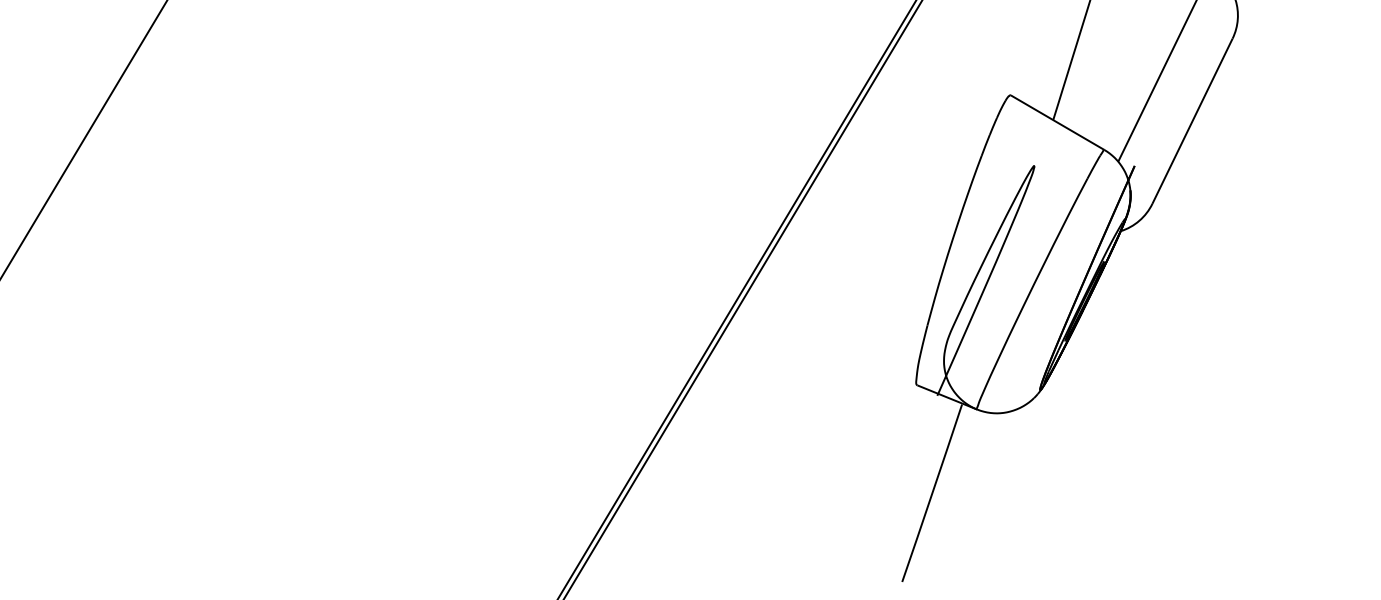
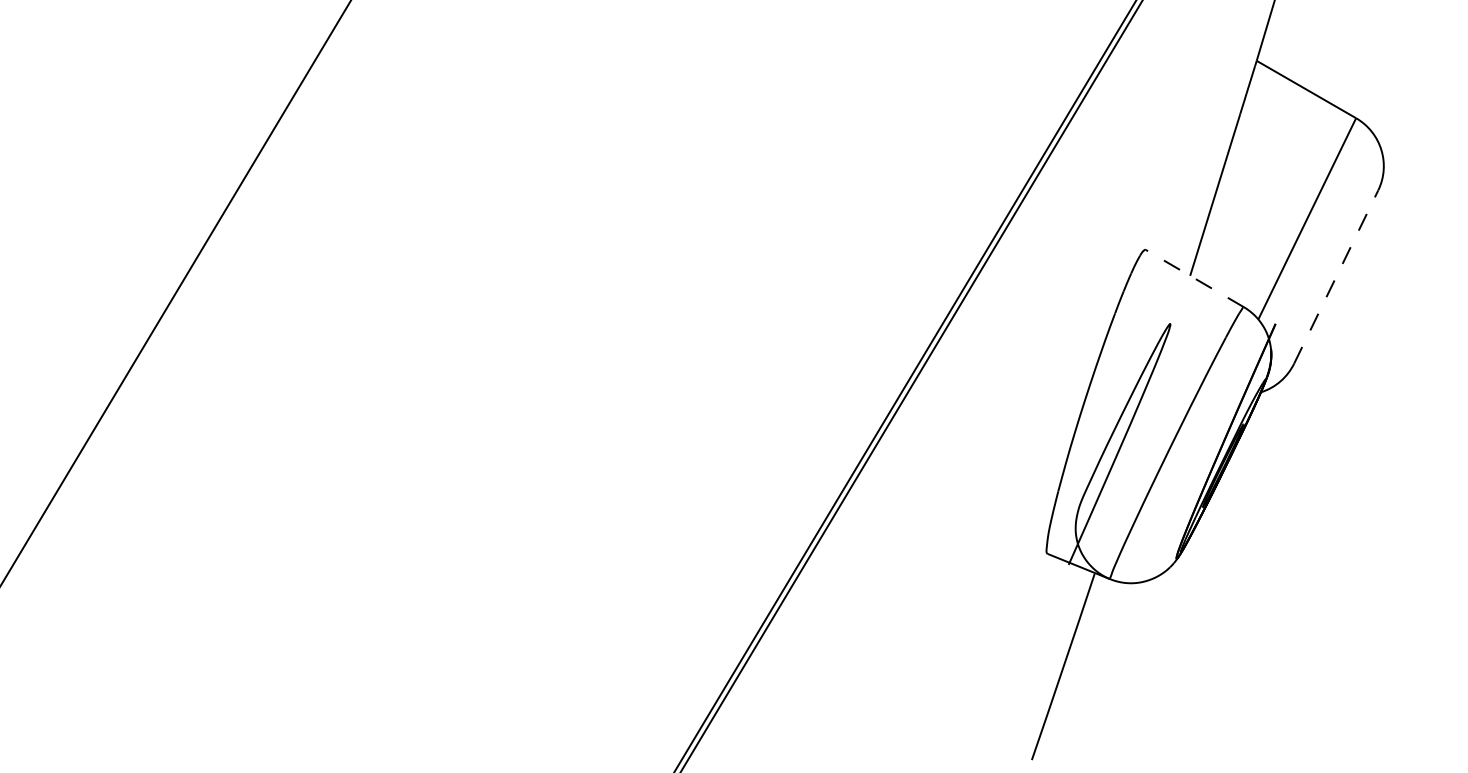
line: (1192, 120) -> (1336, 276), solid -> dashed
line: (1057, 122) -> (1194, 278), solid -> dashed

